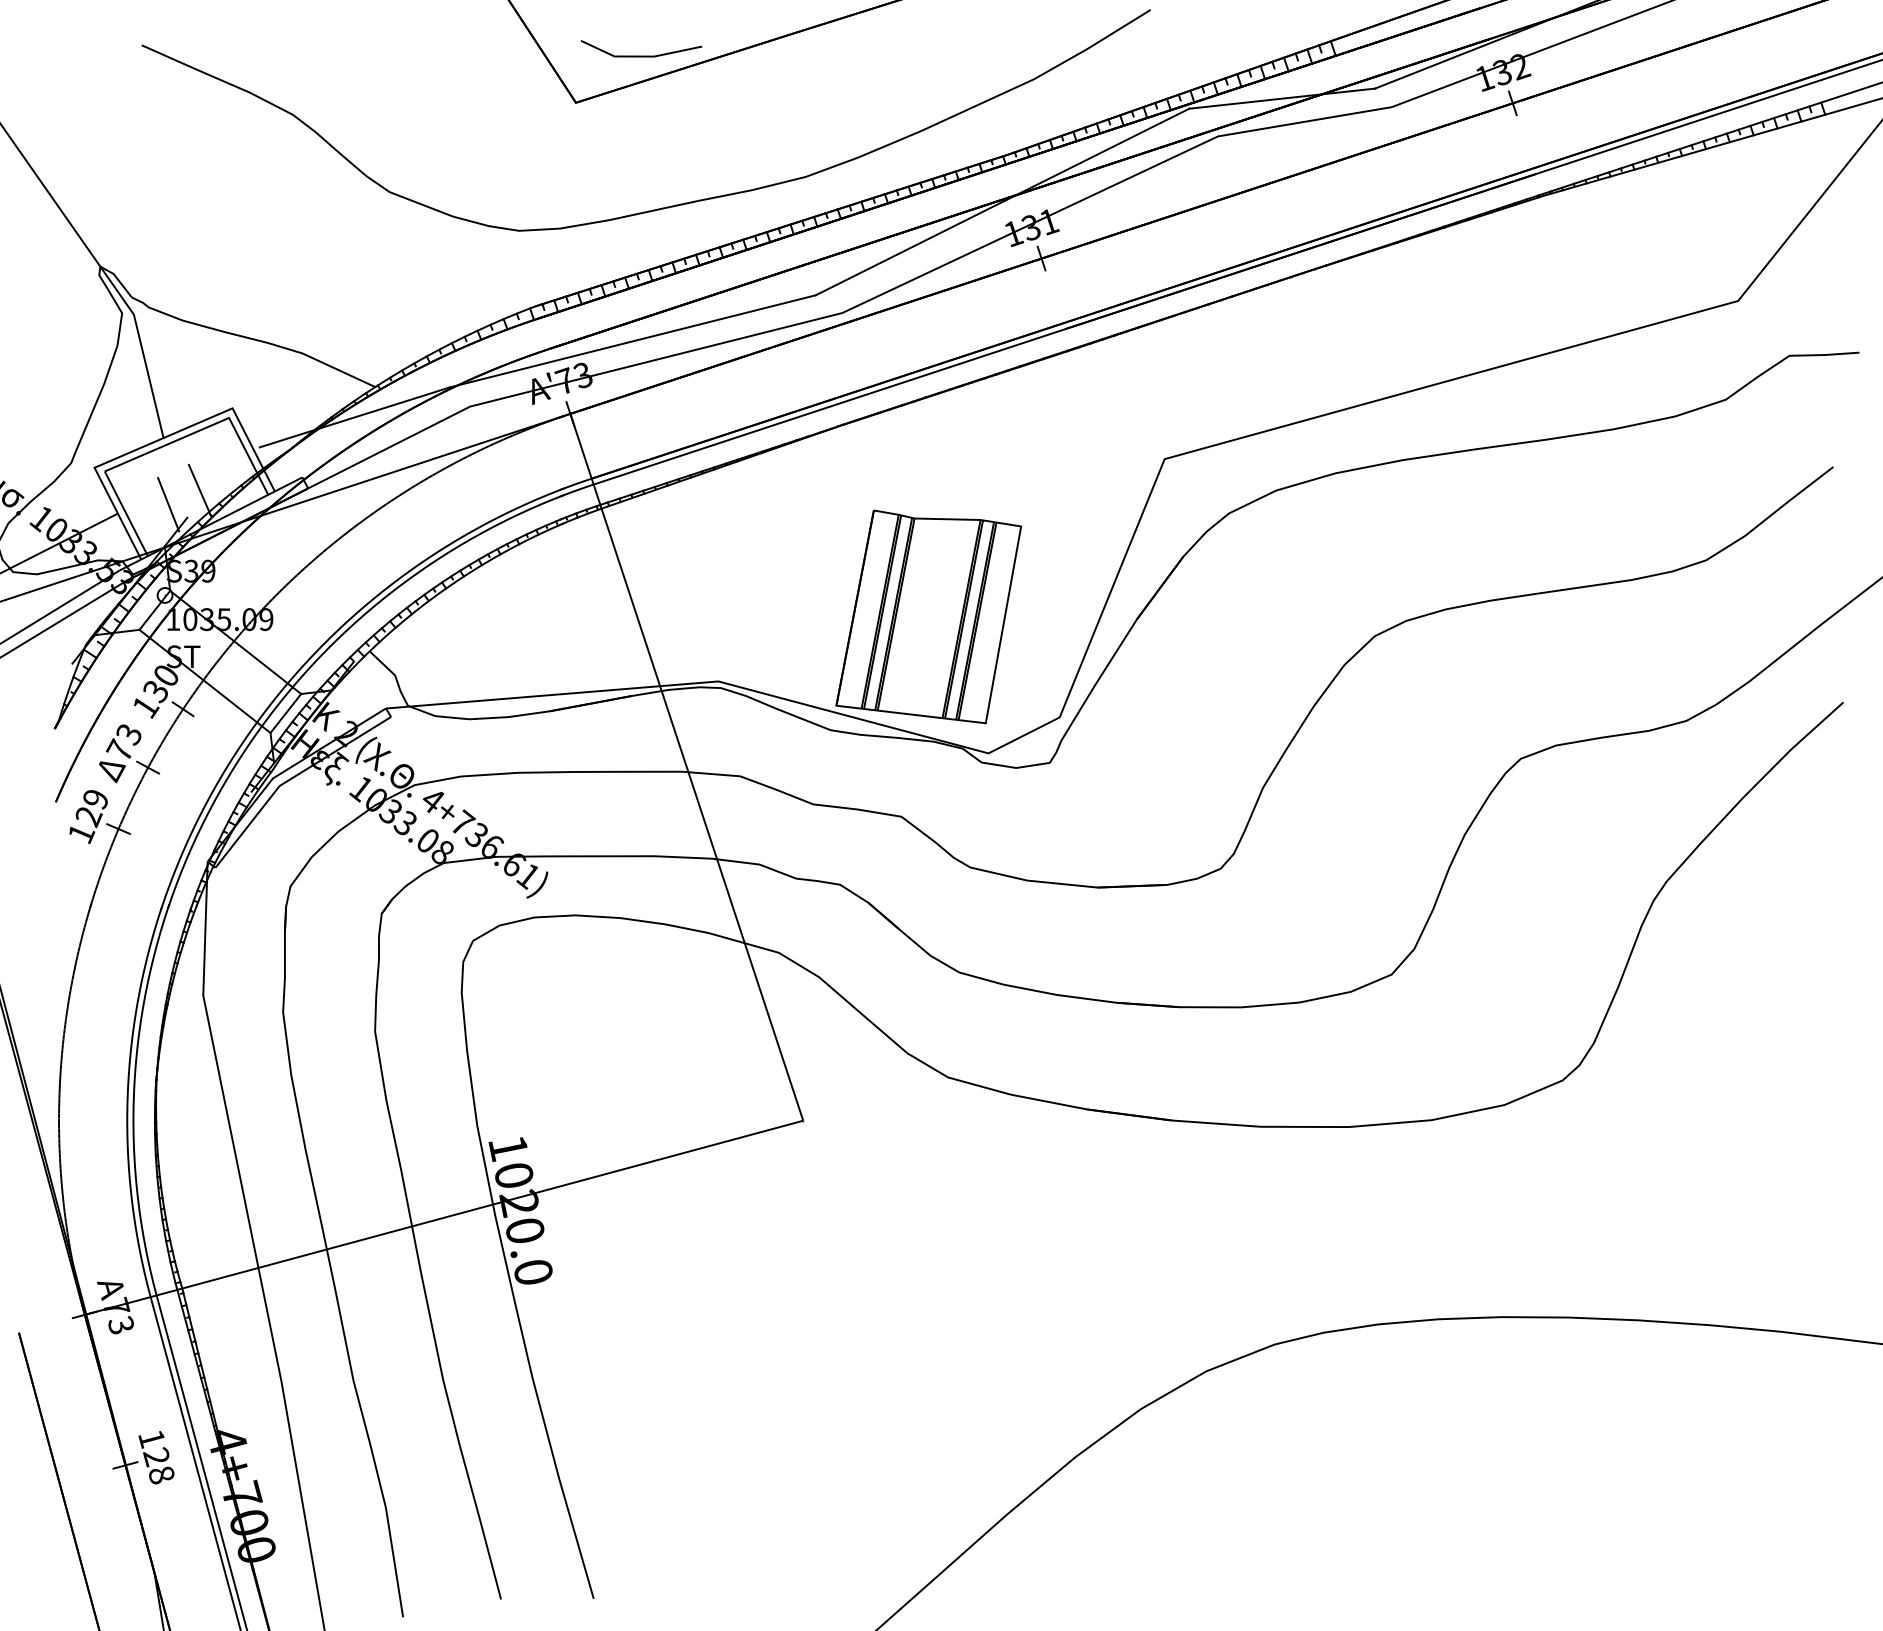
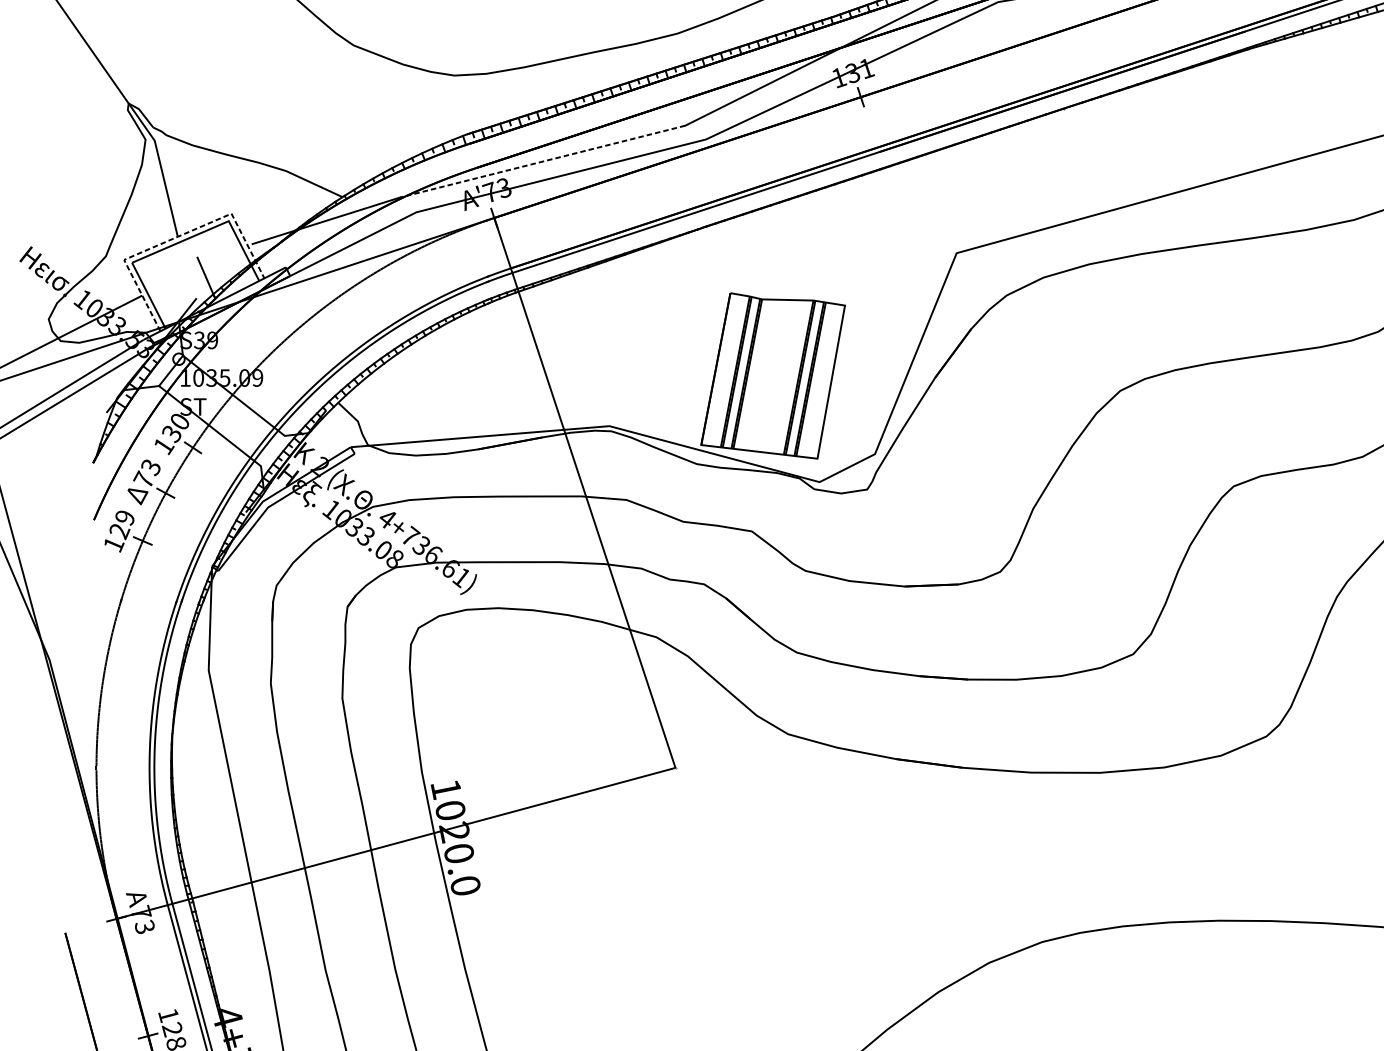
line: (632, 341) -> (542, 161), solid -> dashed
line: (159, 439) -> (174, 237), solid -> dashed
line: (168, 504) -> (181, 288), removed
line: (285, 713) -> (272, 451), removed

